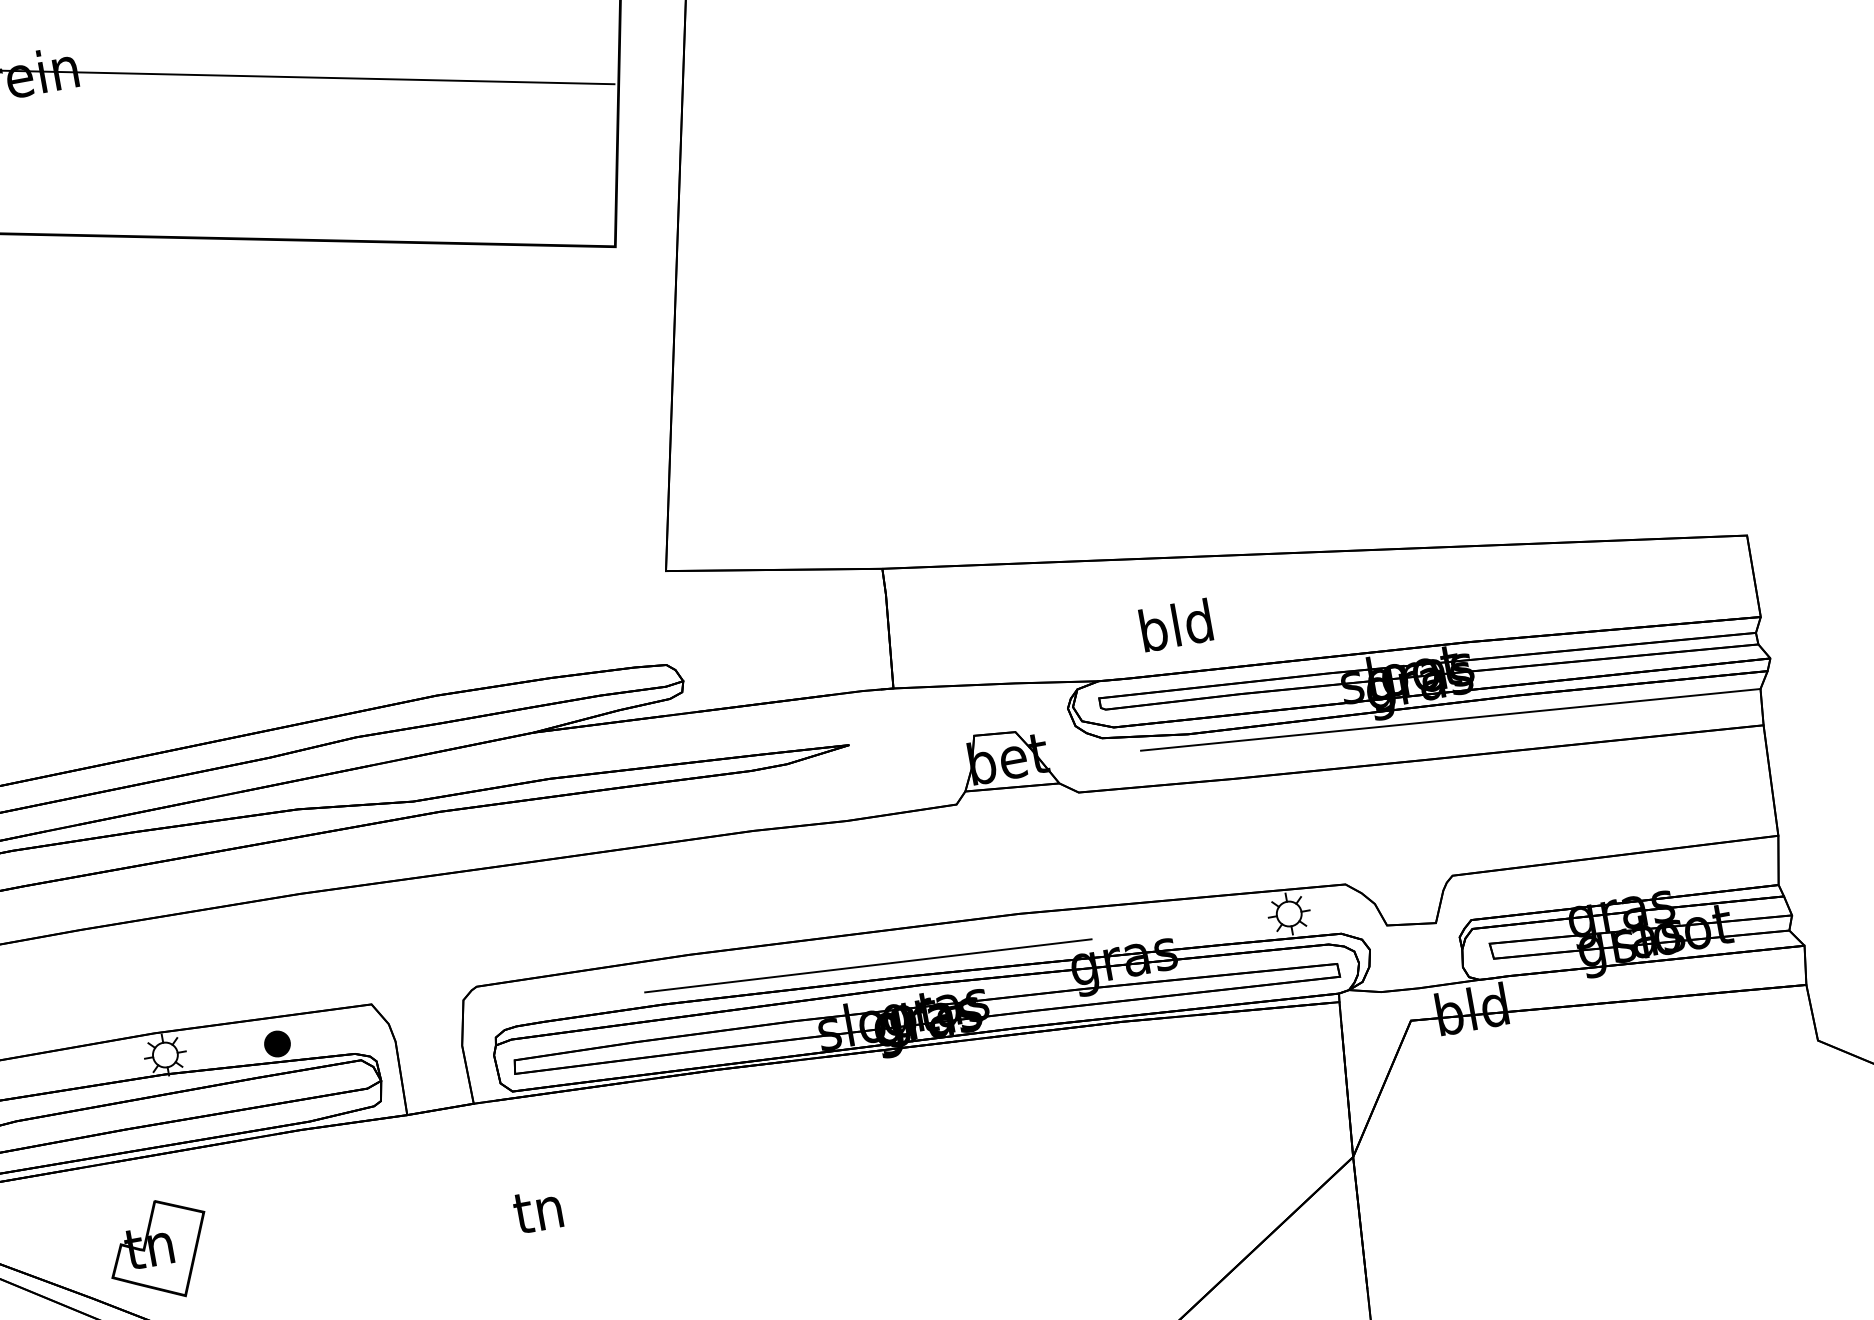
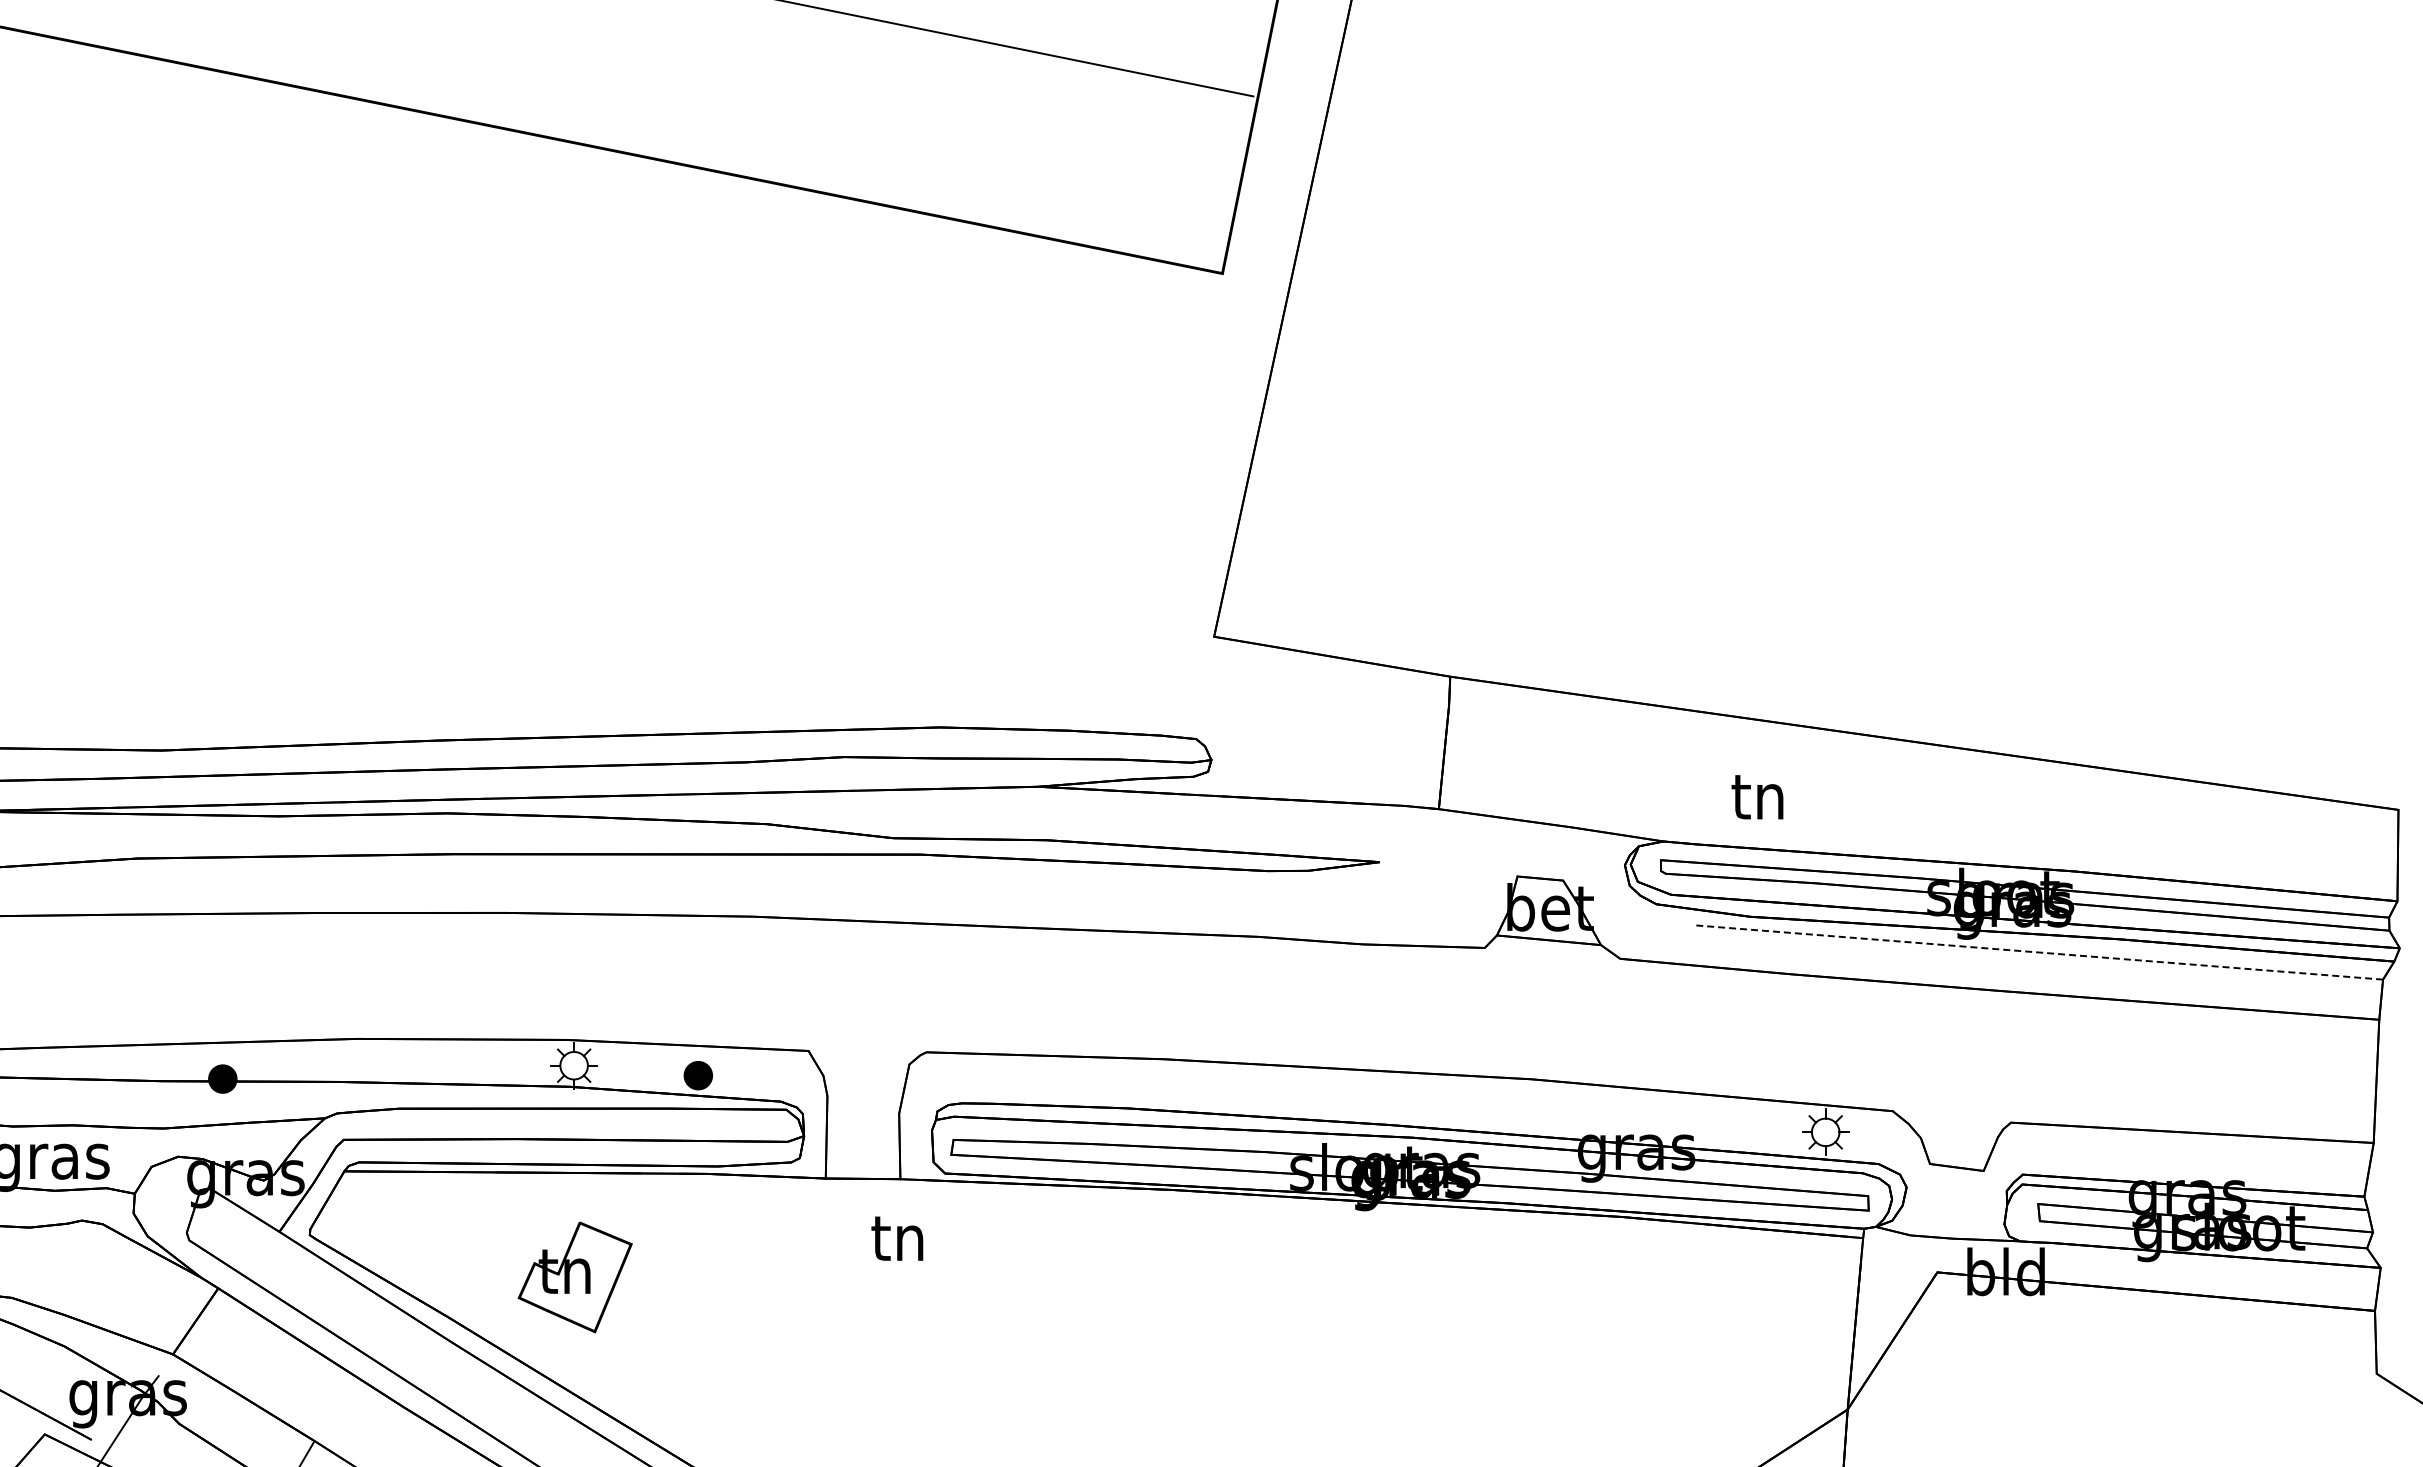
text: (1175, 625) -> (1758, 795), bld -> tn
line: (1450, 719) -> (2039, 952), solid -> dashed
line: (867, 966) -> (1356, 1106), removed
text: (538, 1210) -> (897, 1238), moved
part: (158, 1250) -> (574, 1277), moved

